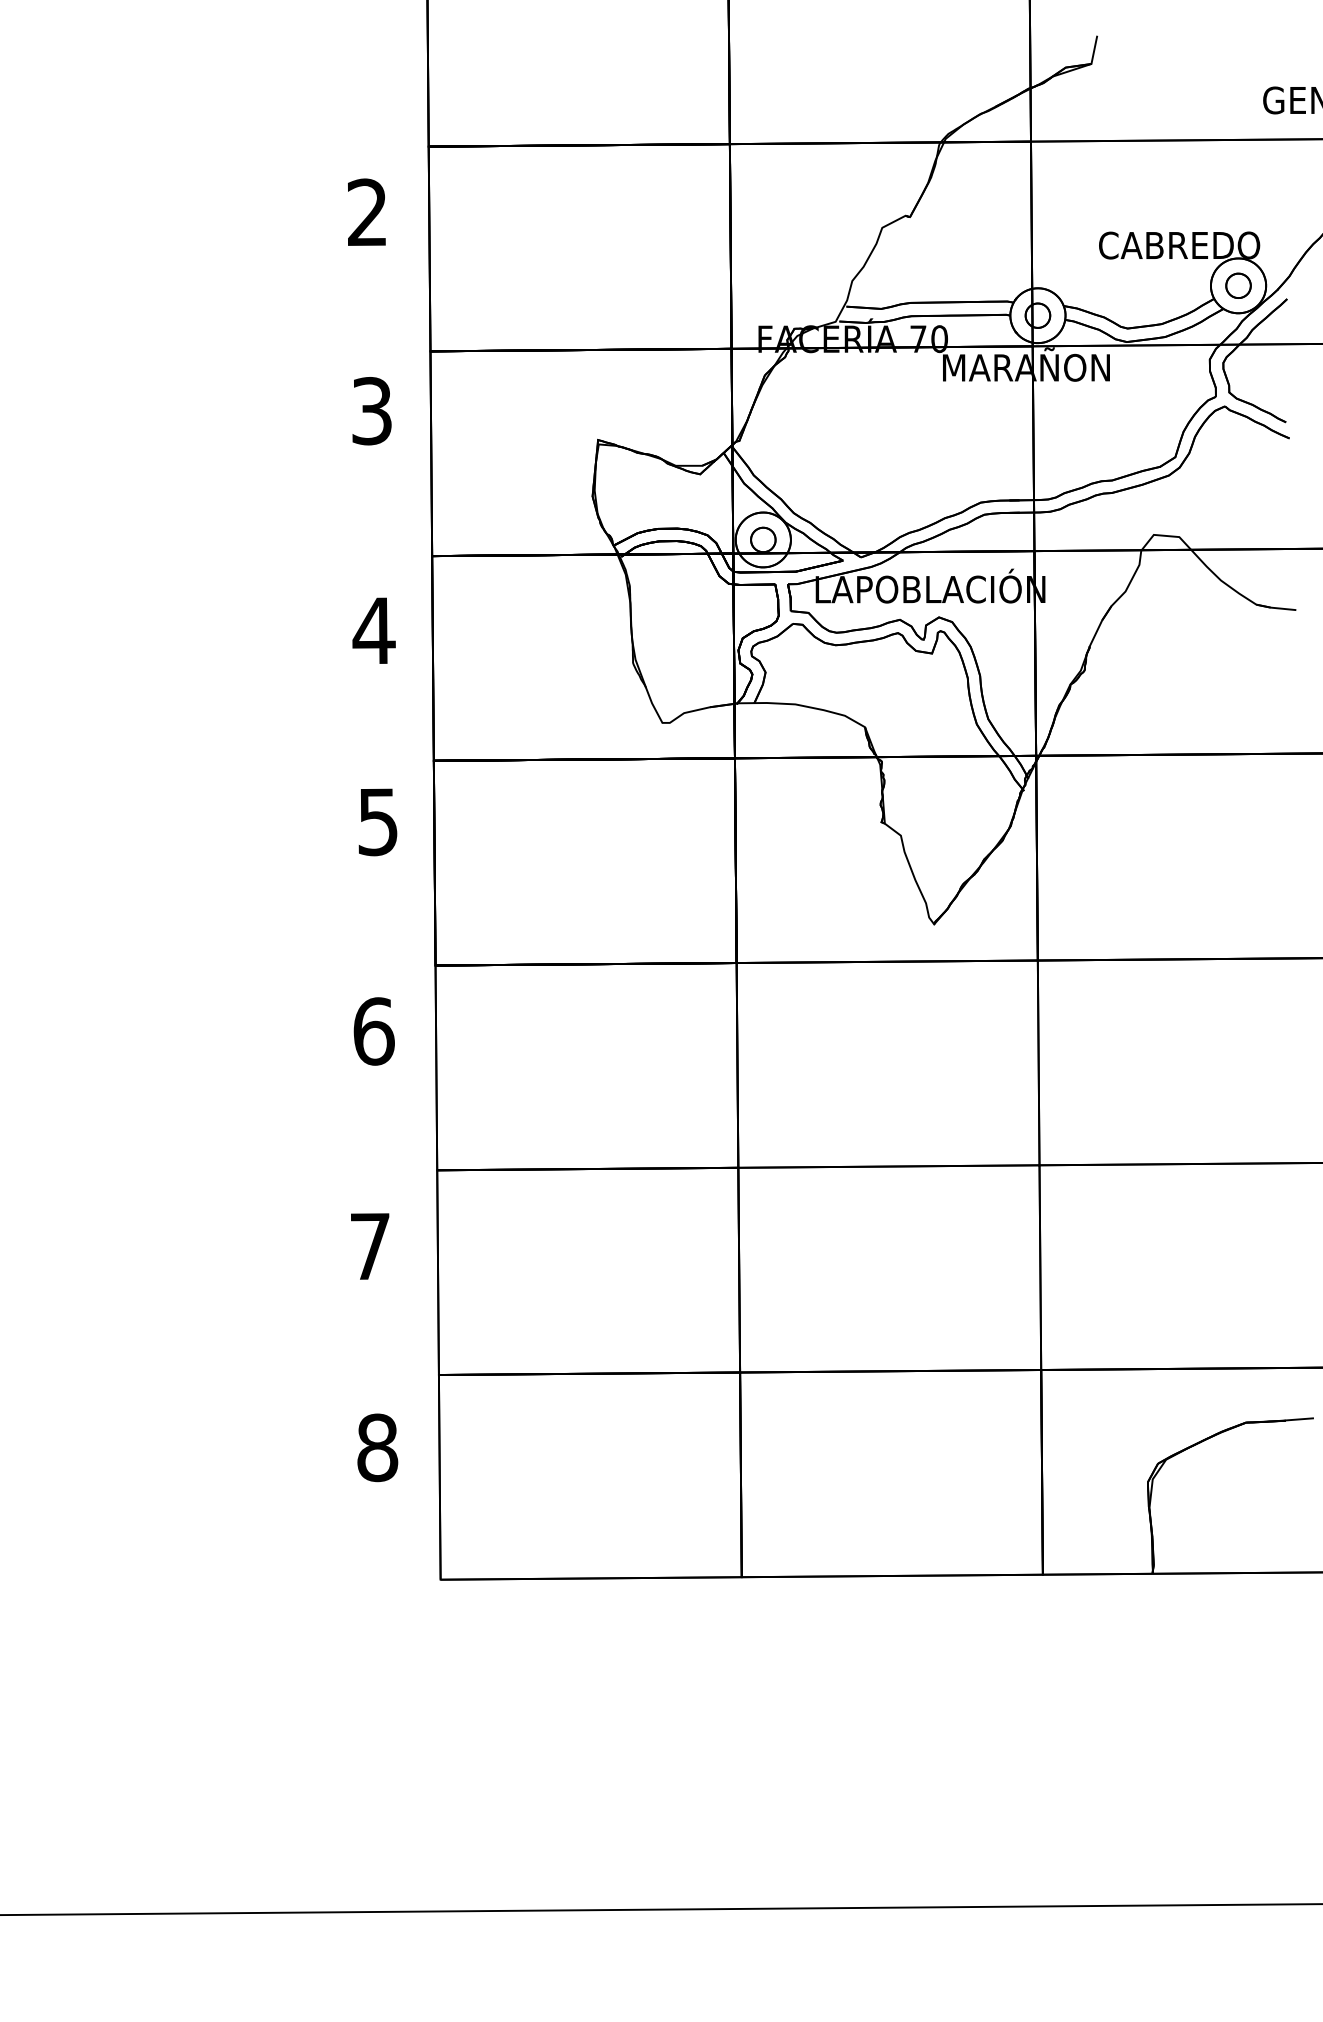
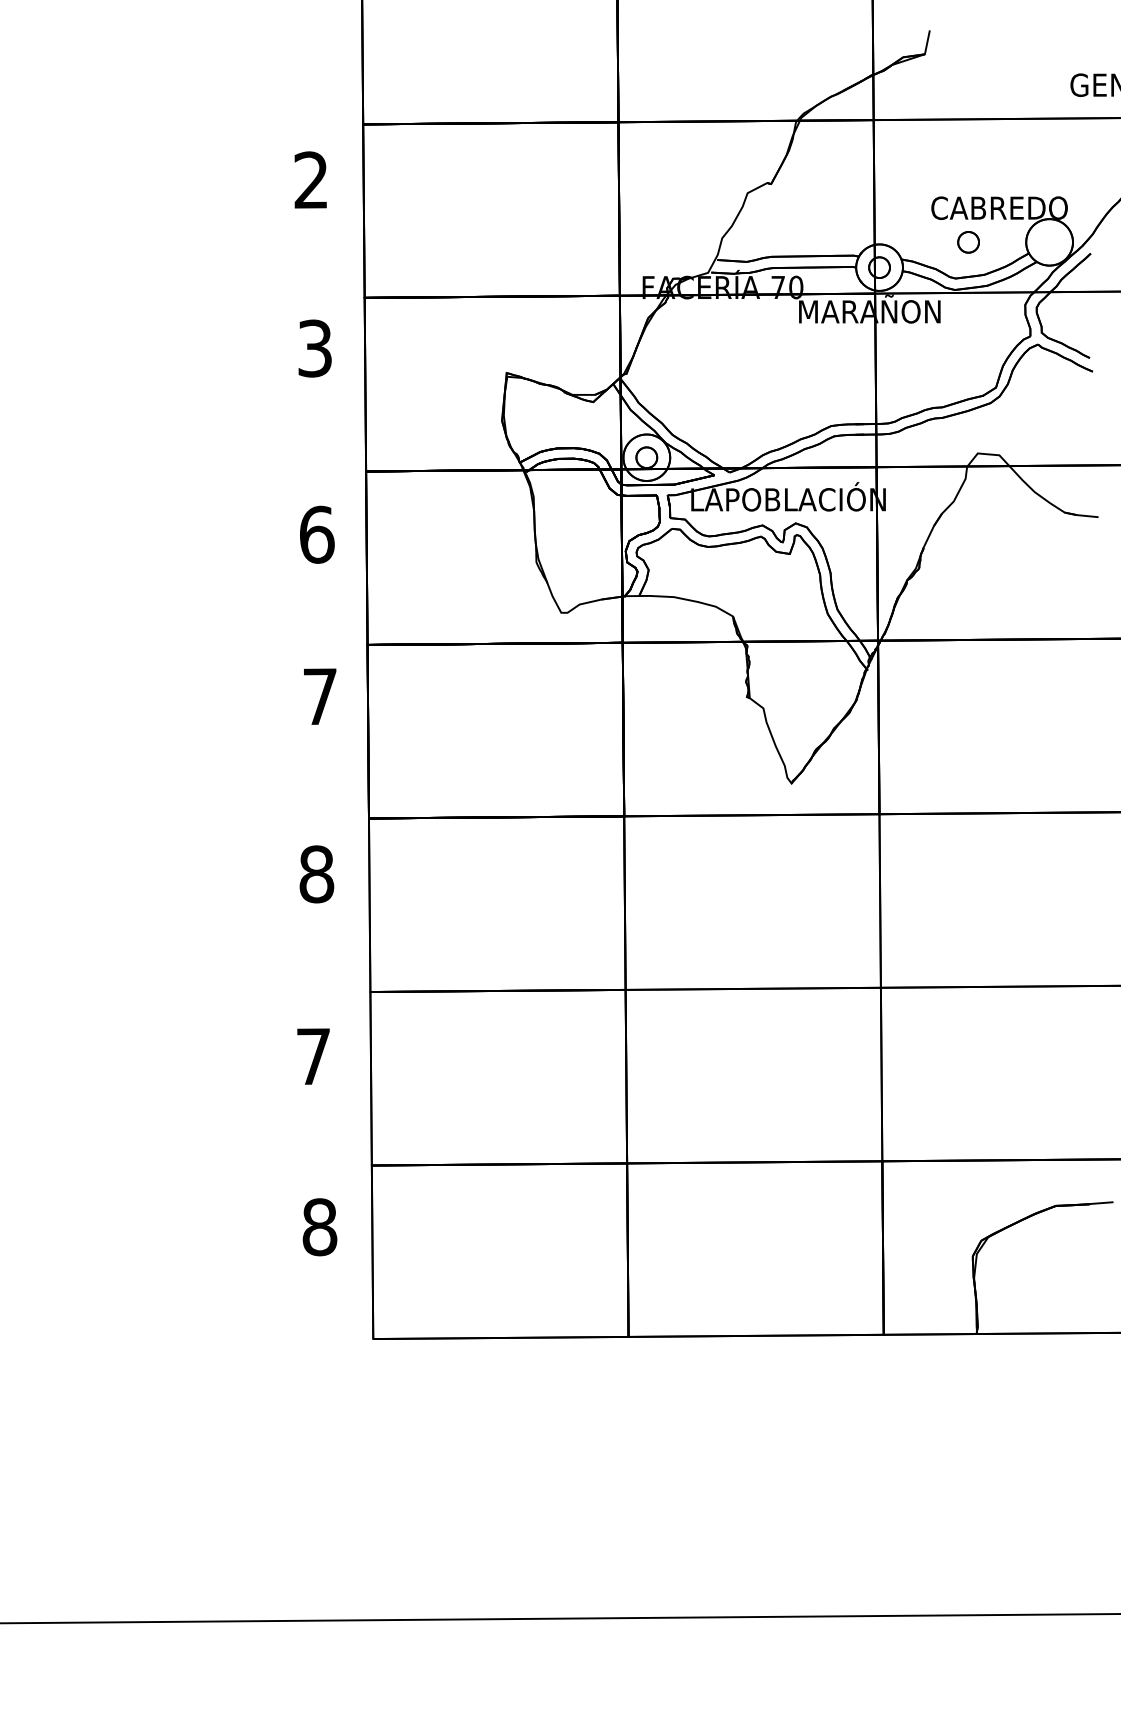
part: (1238, 286) -> (968, 242), moved
text: (373, 630) -> (316, 534), 4 -> 6
text: (378, 821) -> (320, 696), 5 -> 7
text: (373, 1031) -> (316, 874), 6 -> 8

